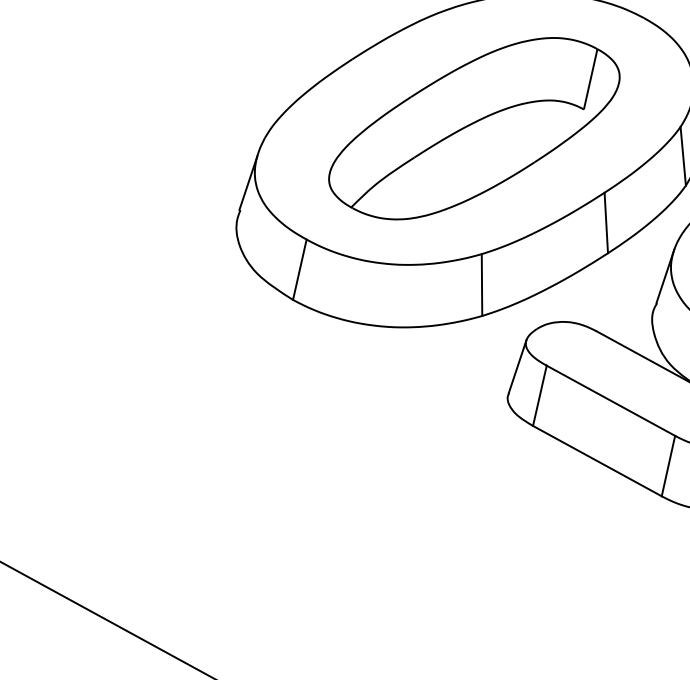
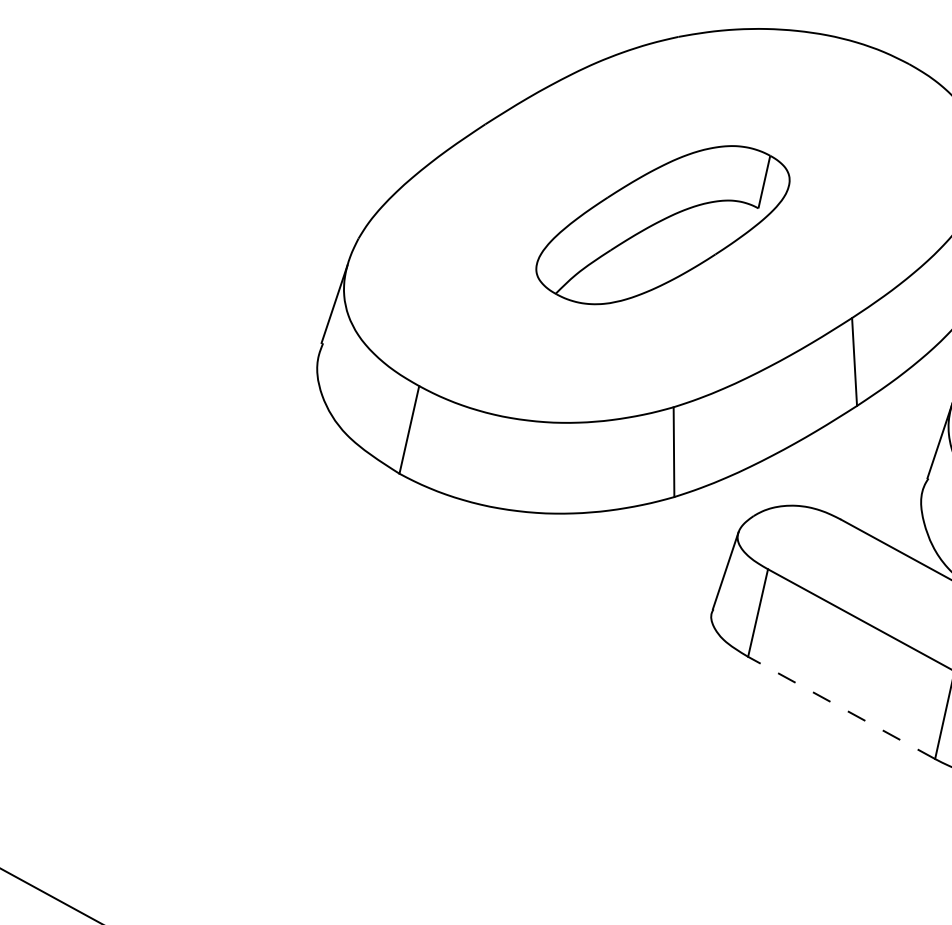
part: (474, 128) -> (663, 224), size x0.6
line: (596, 460) -> (840, 707), solid -> dashed

